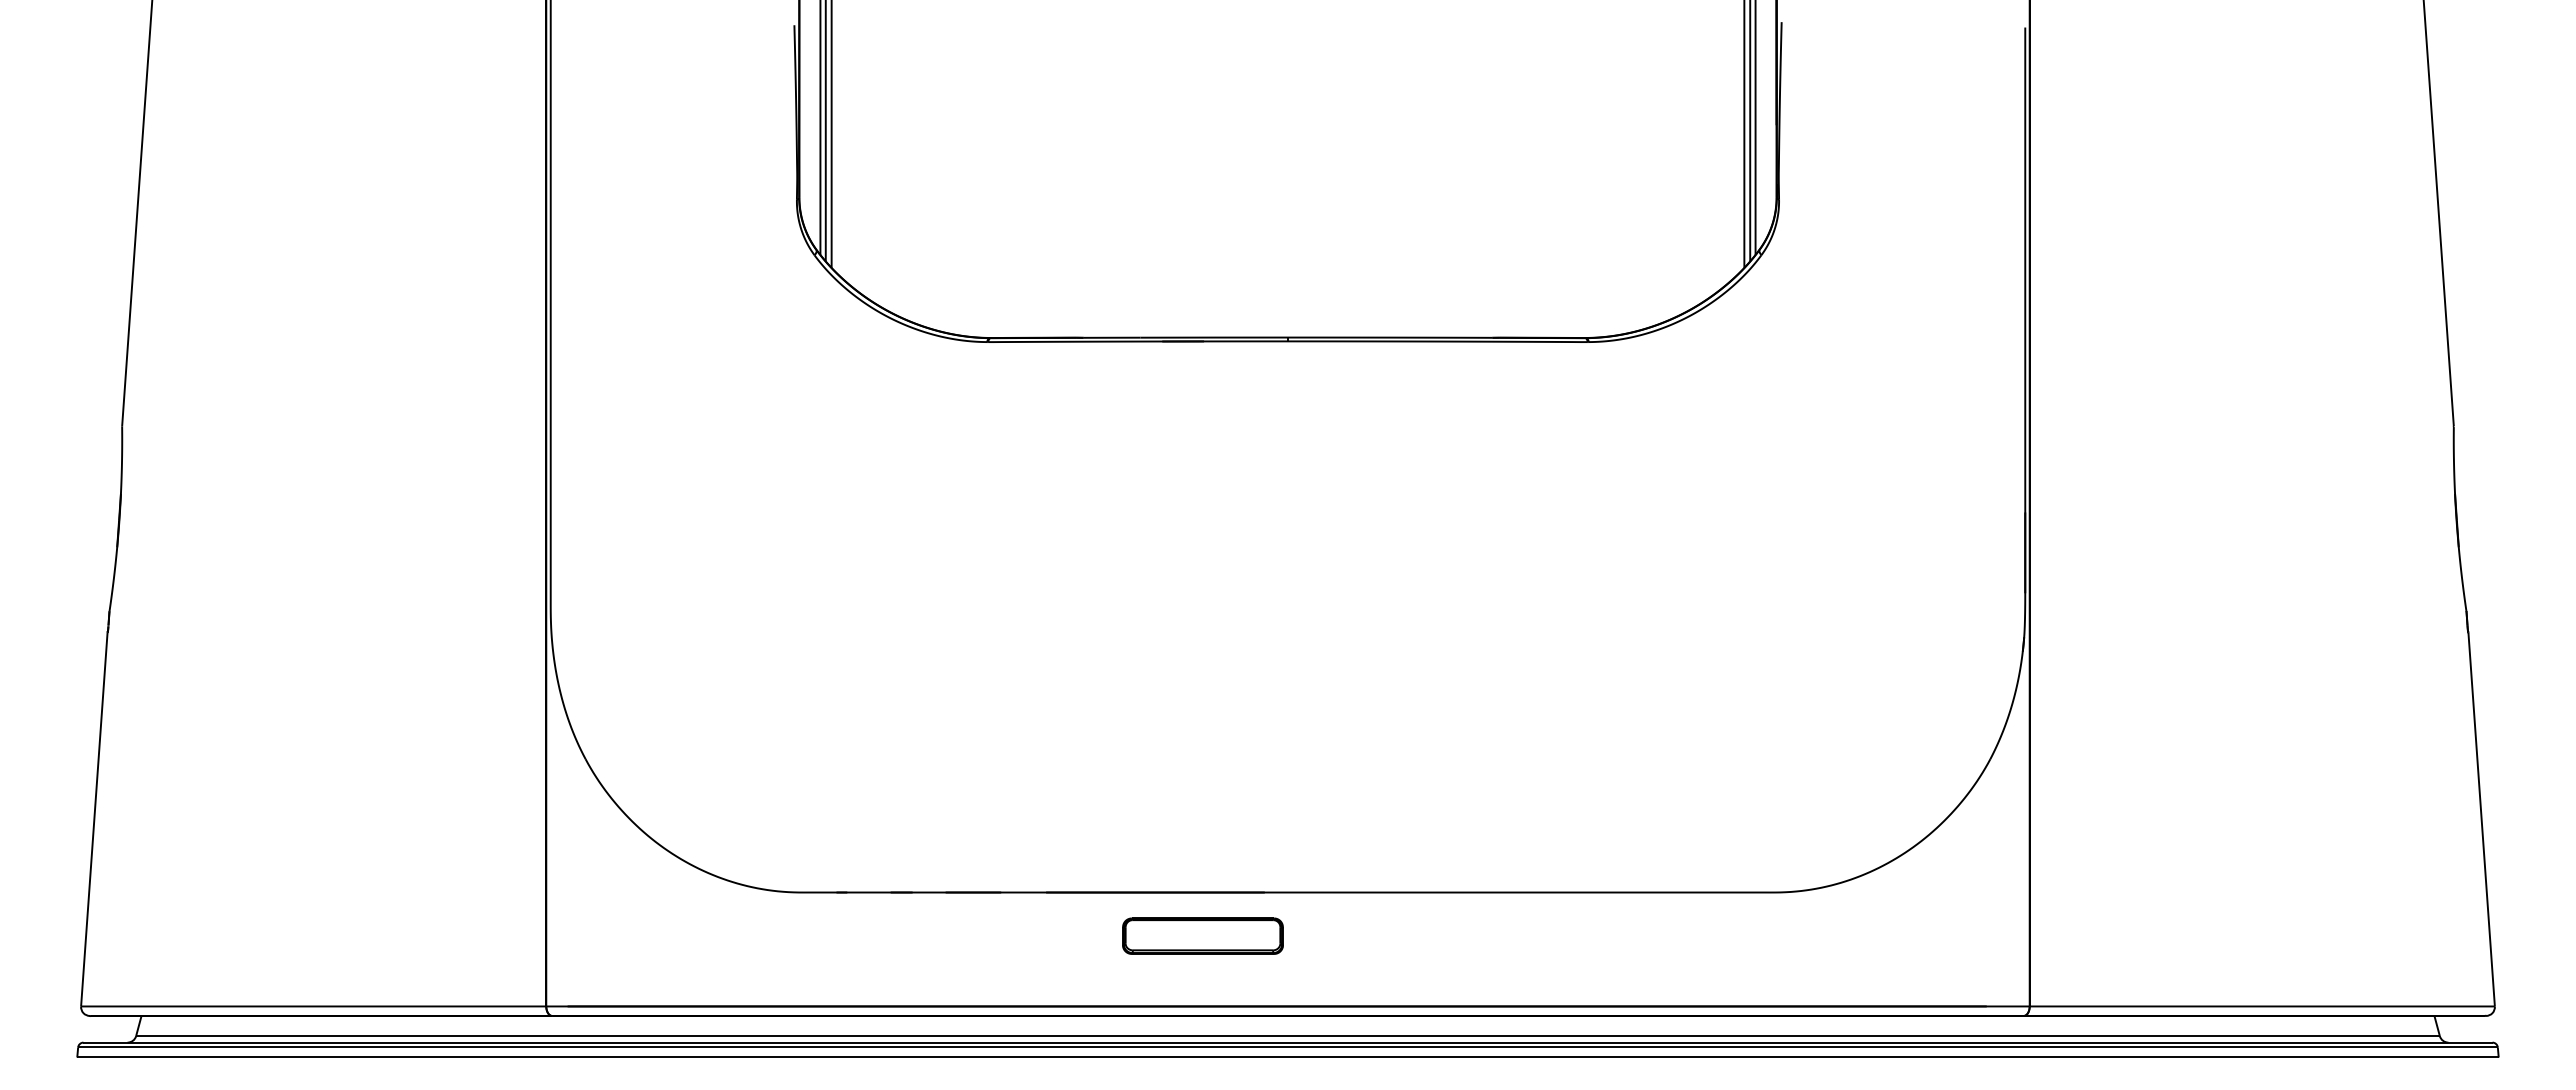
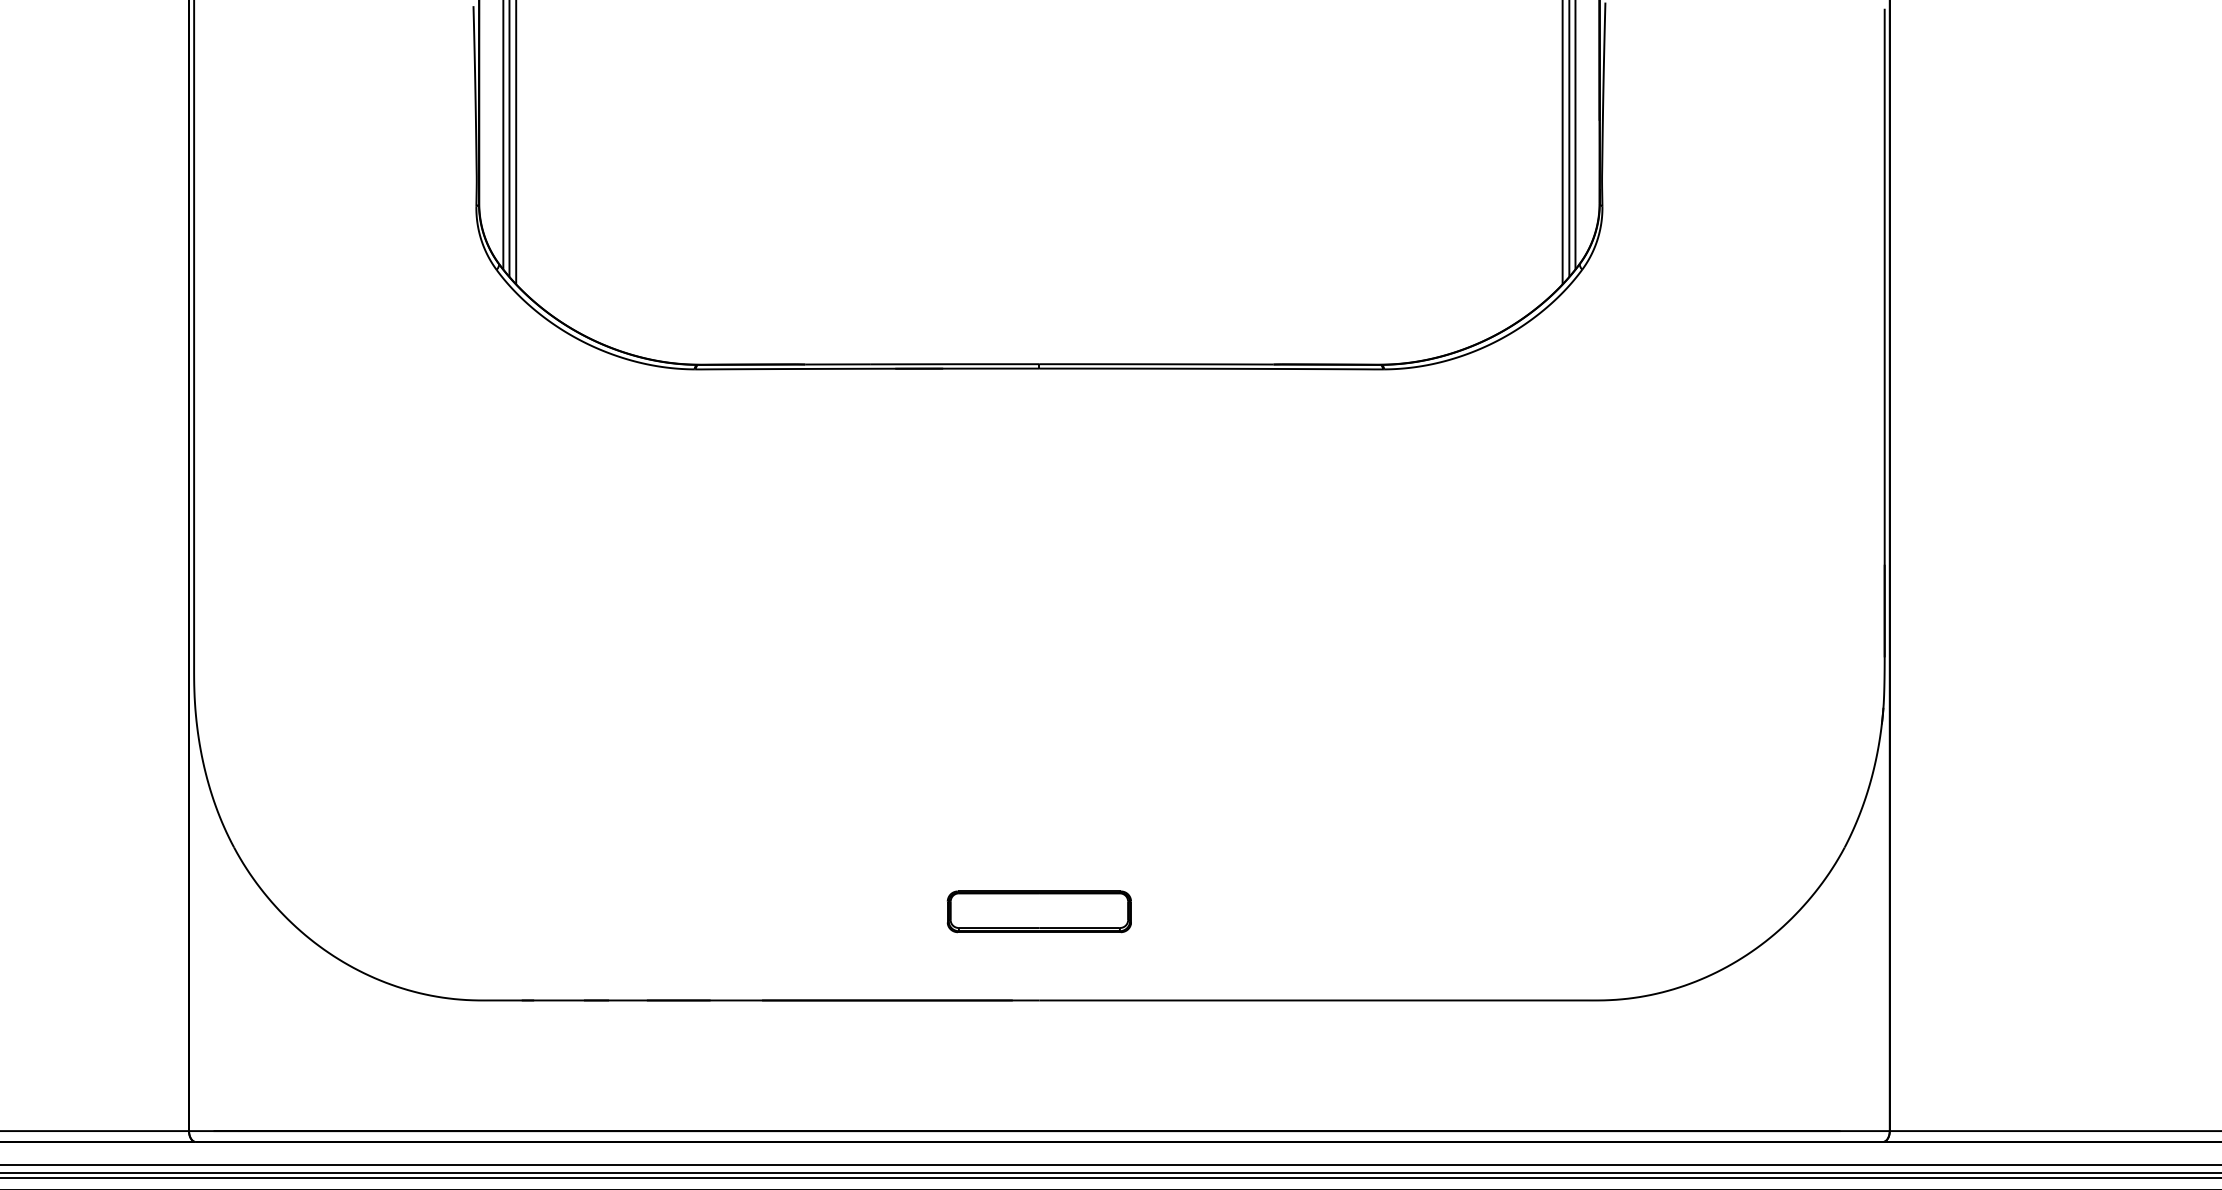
part: (1202, 935) -> (1038, 911), moved

